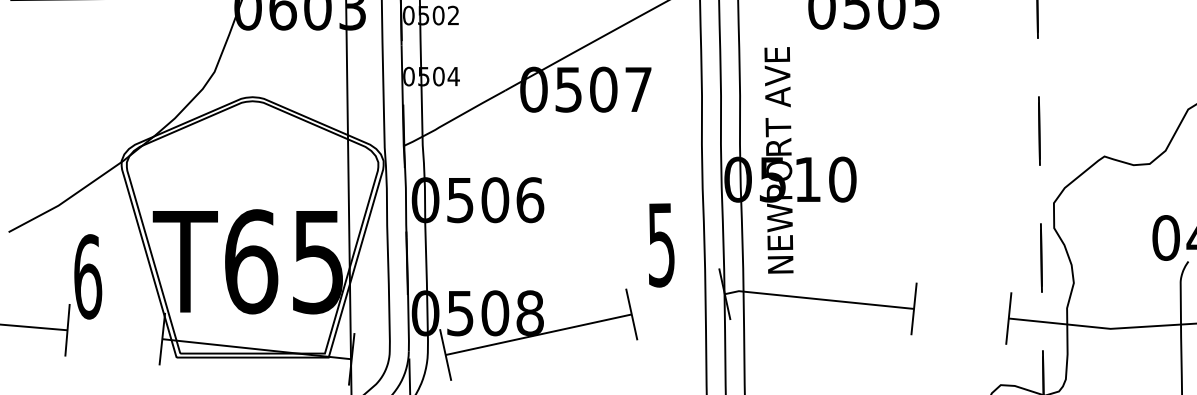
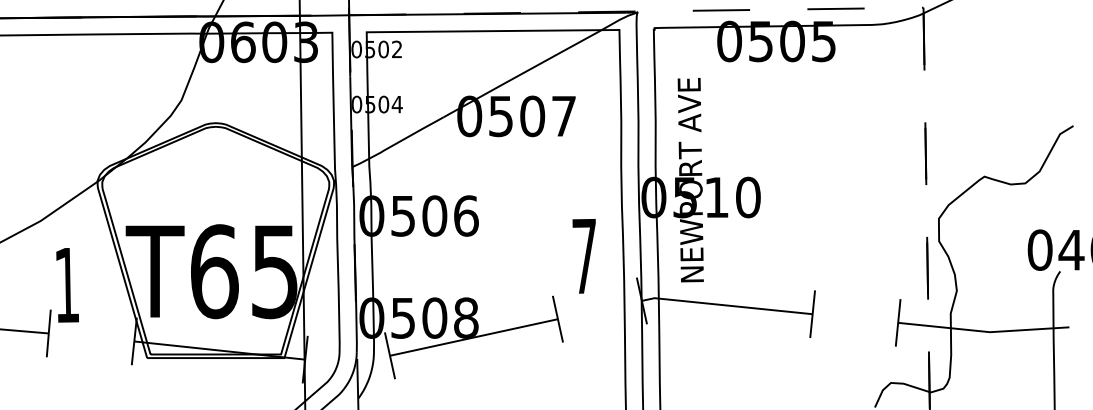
text: (661, 244) -> (584, 256), 5 -> 7
text: (88, 276) -> (67, 284), 6 -> 1

